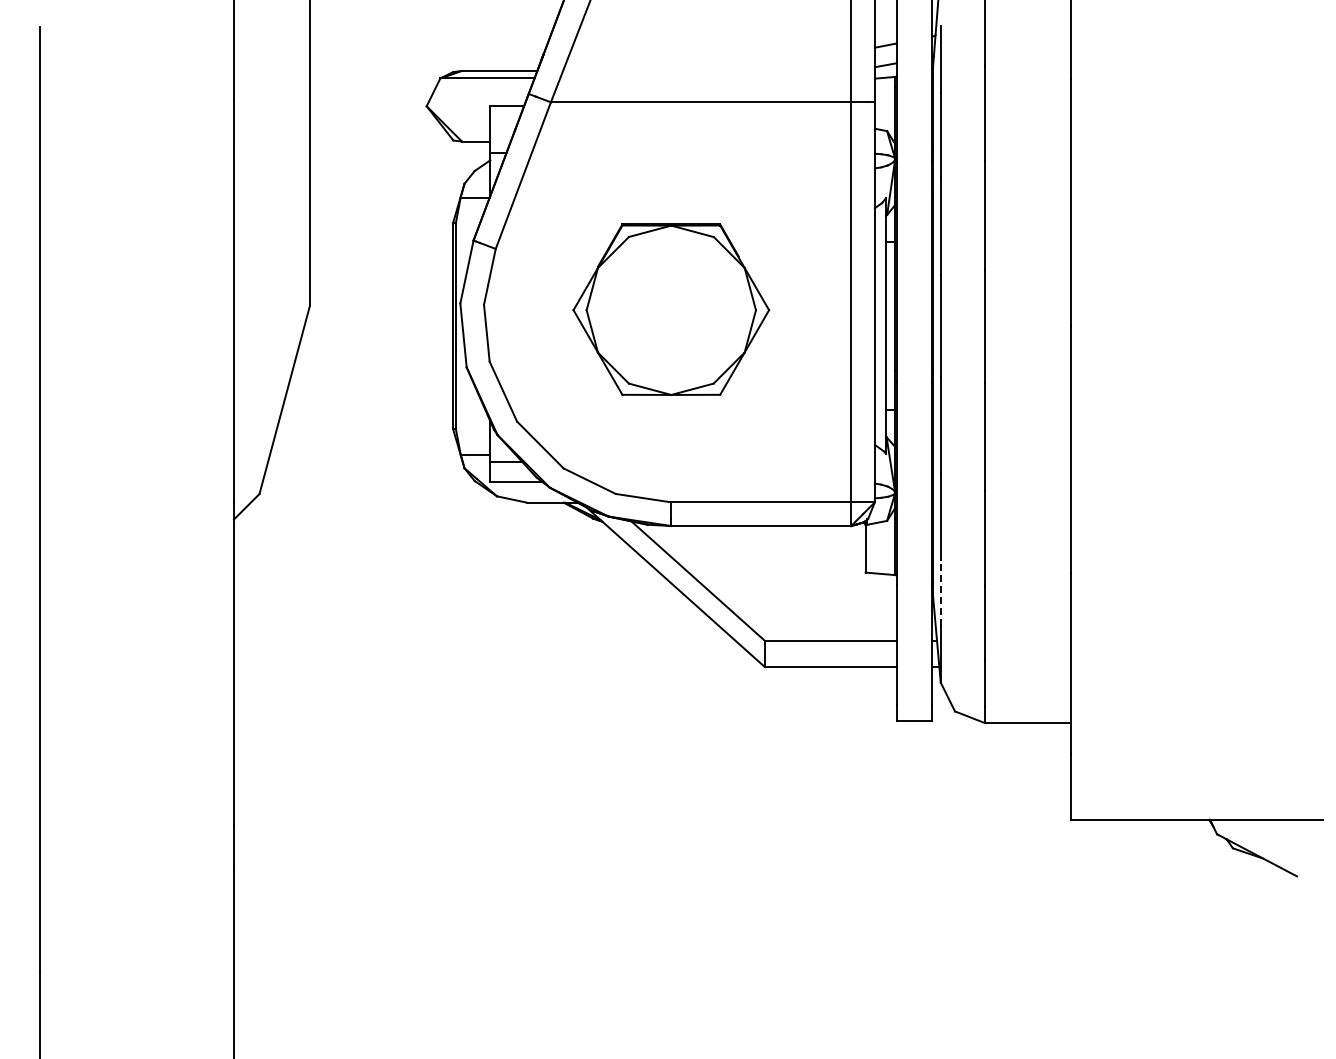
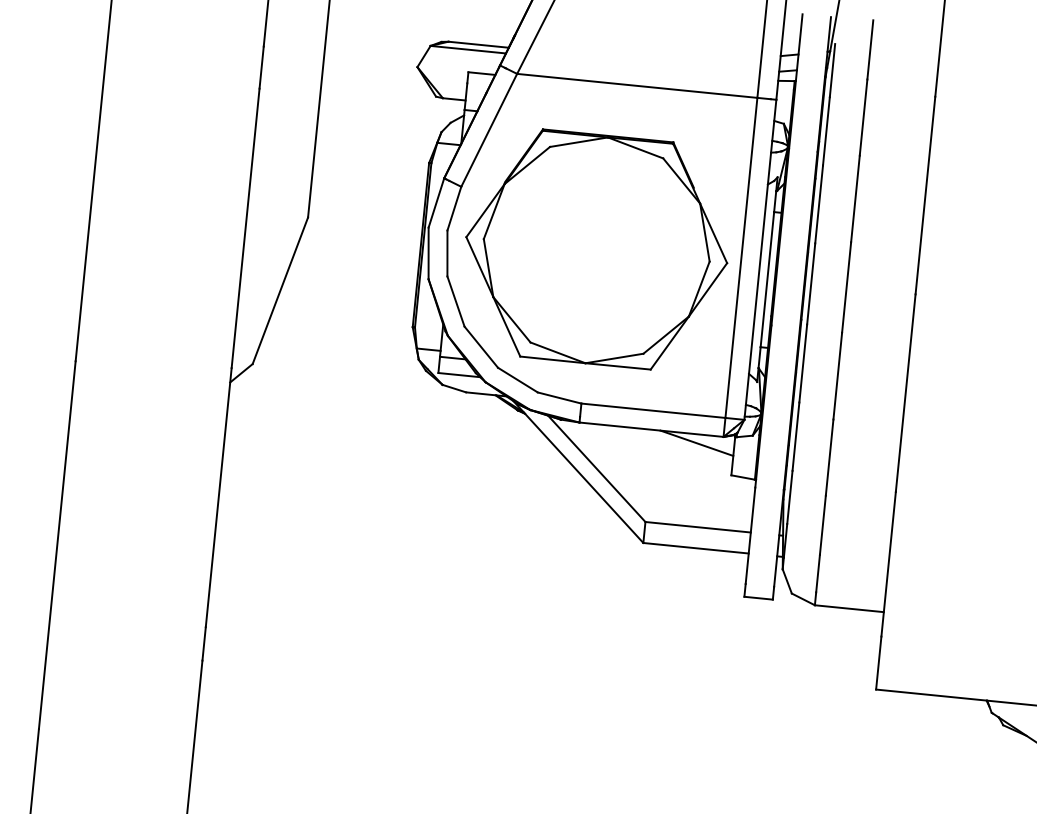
part: (671, 309) -> (597, 249), size x1.67
line: (818, 537) -> (696, 443), added
line: (940, 592) -> (789, 497), dashed -> solid

